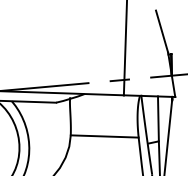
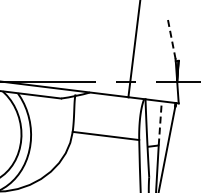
line: (162, 32) -> (171, 38), solid -> dashed
line: (158, 117) -> (160, 122), solid -> dashed

